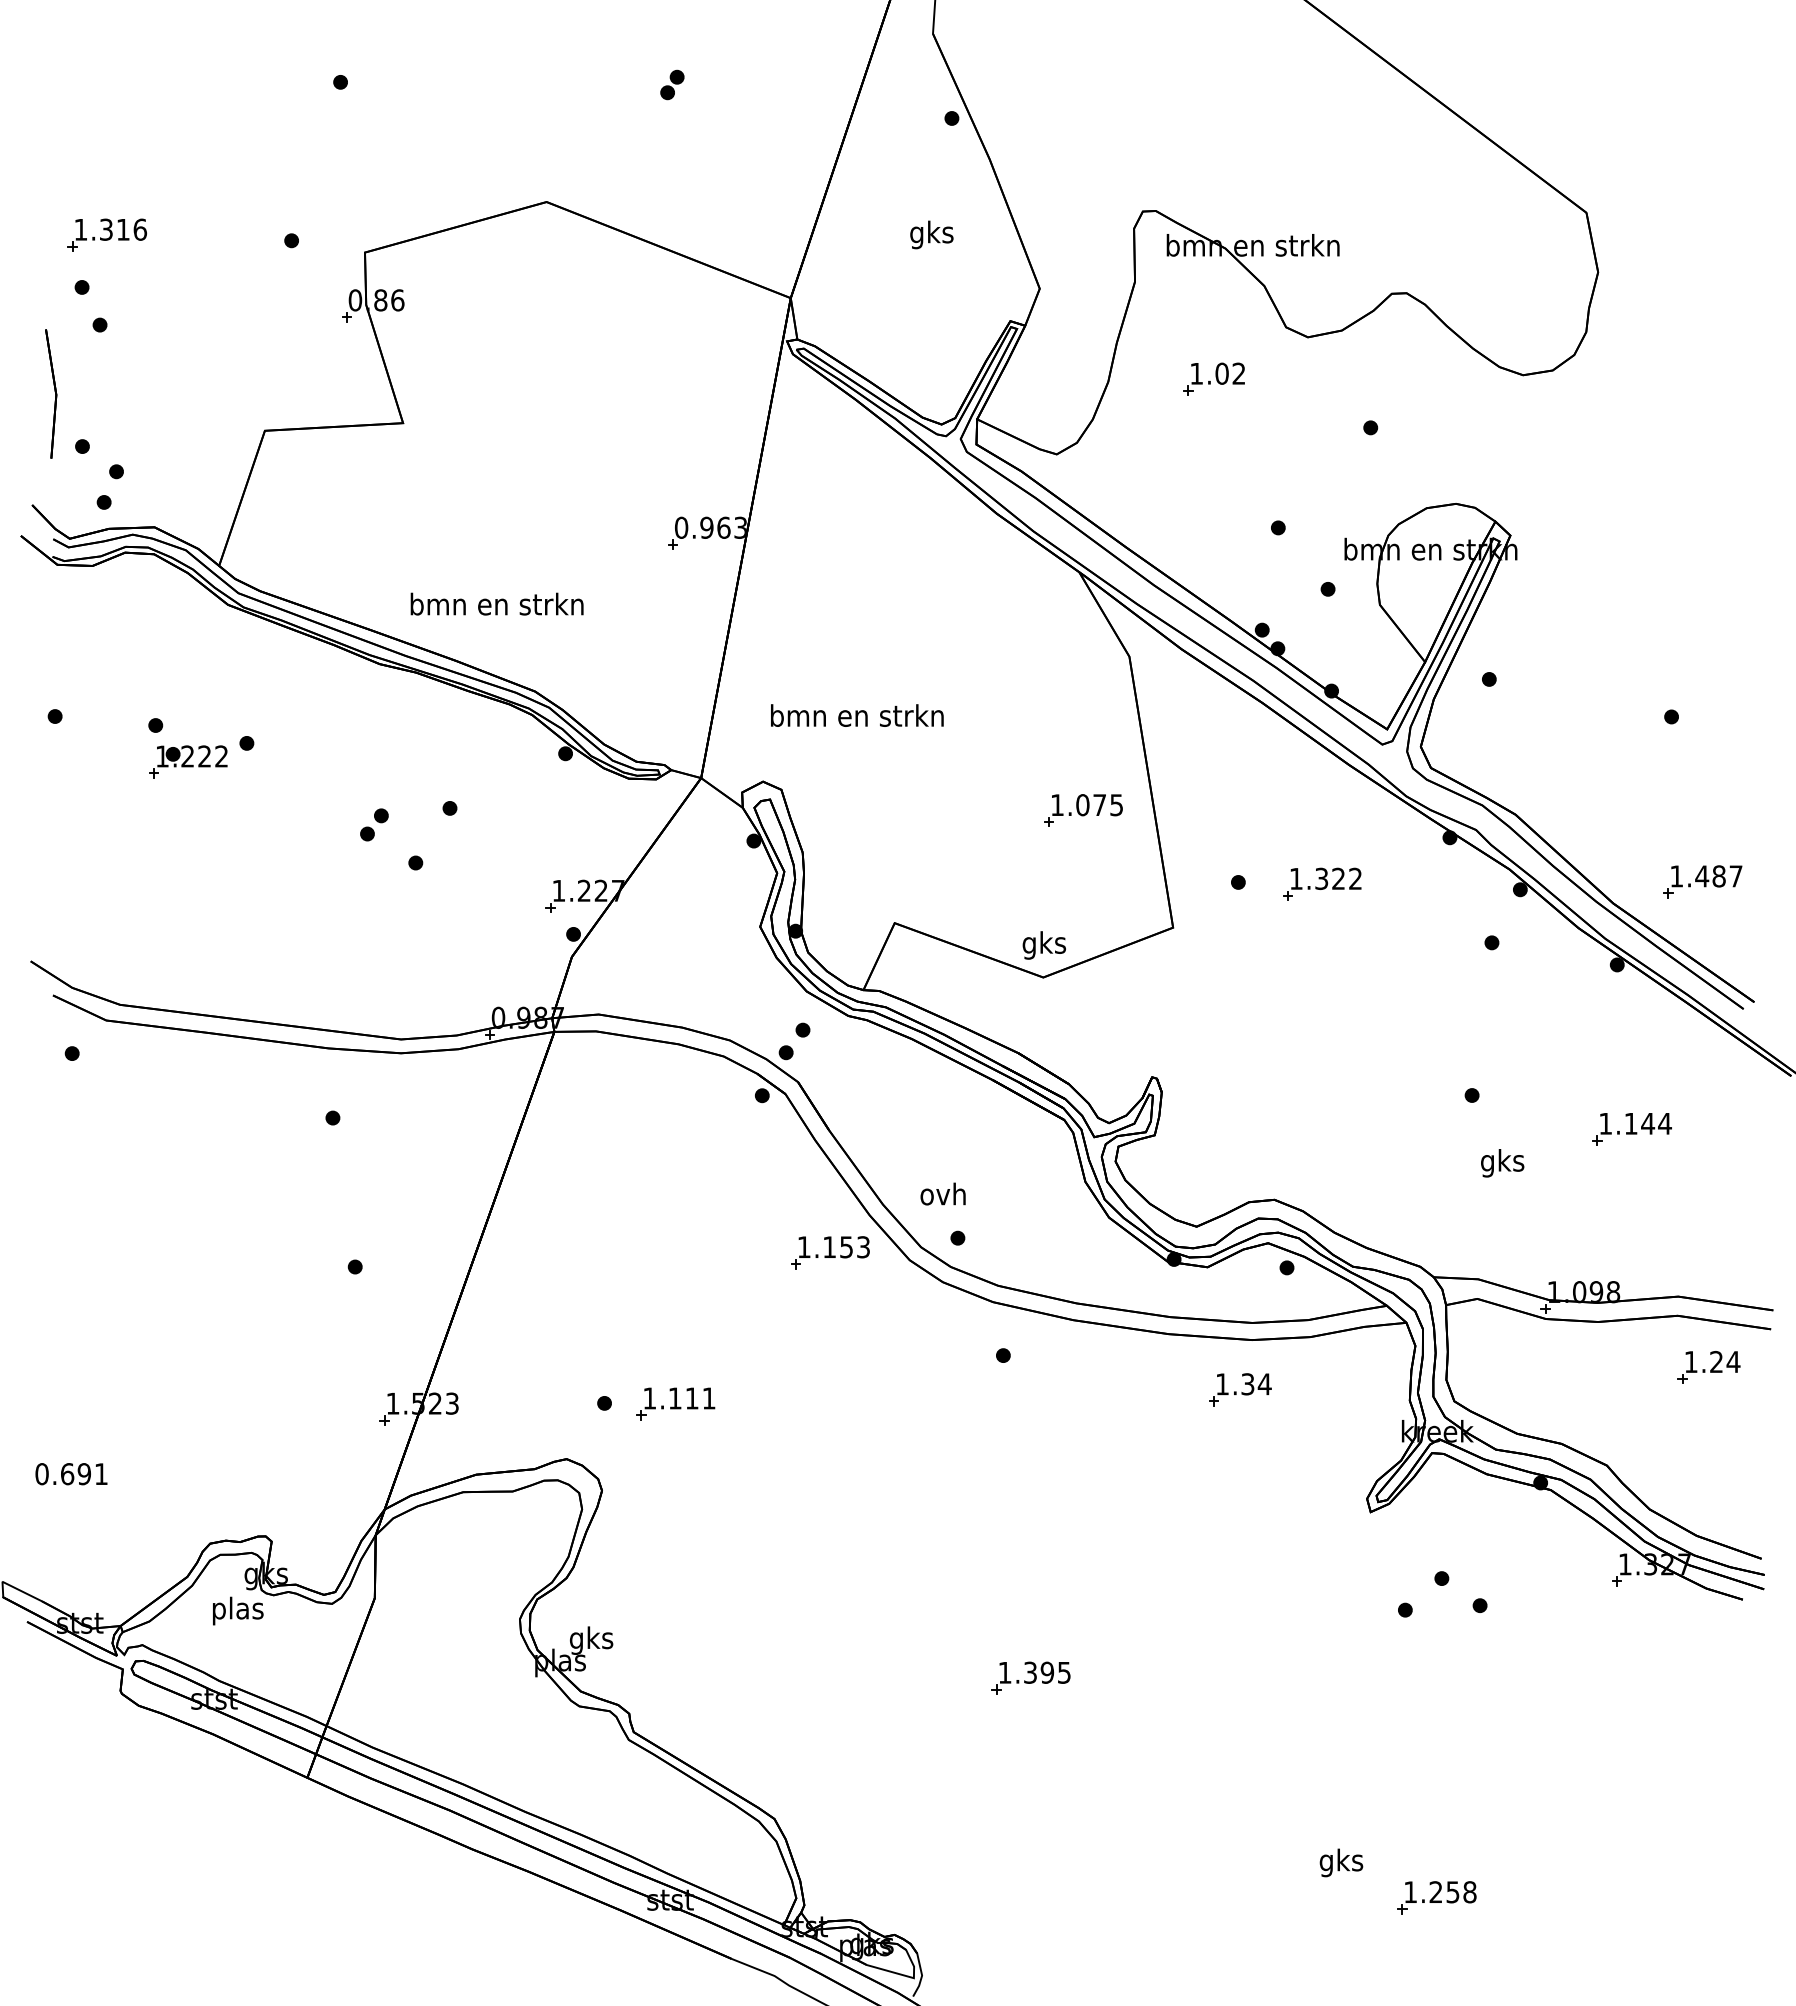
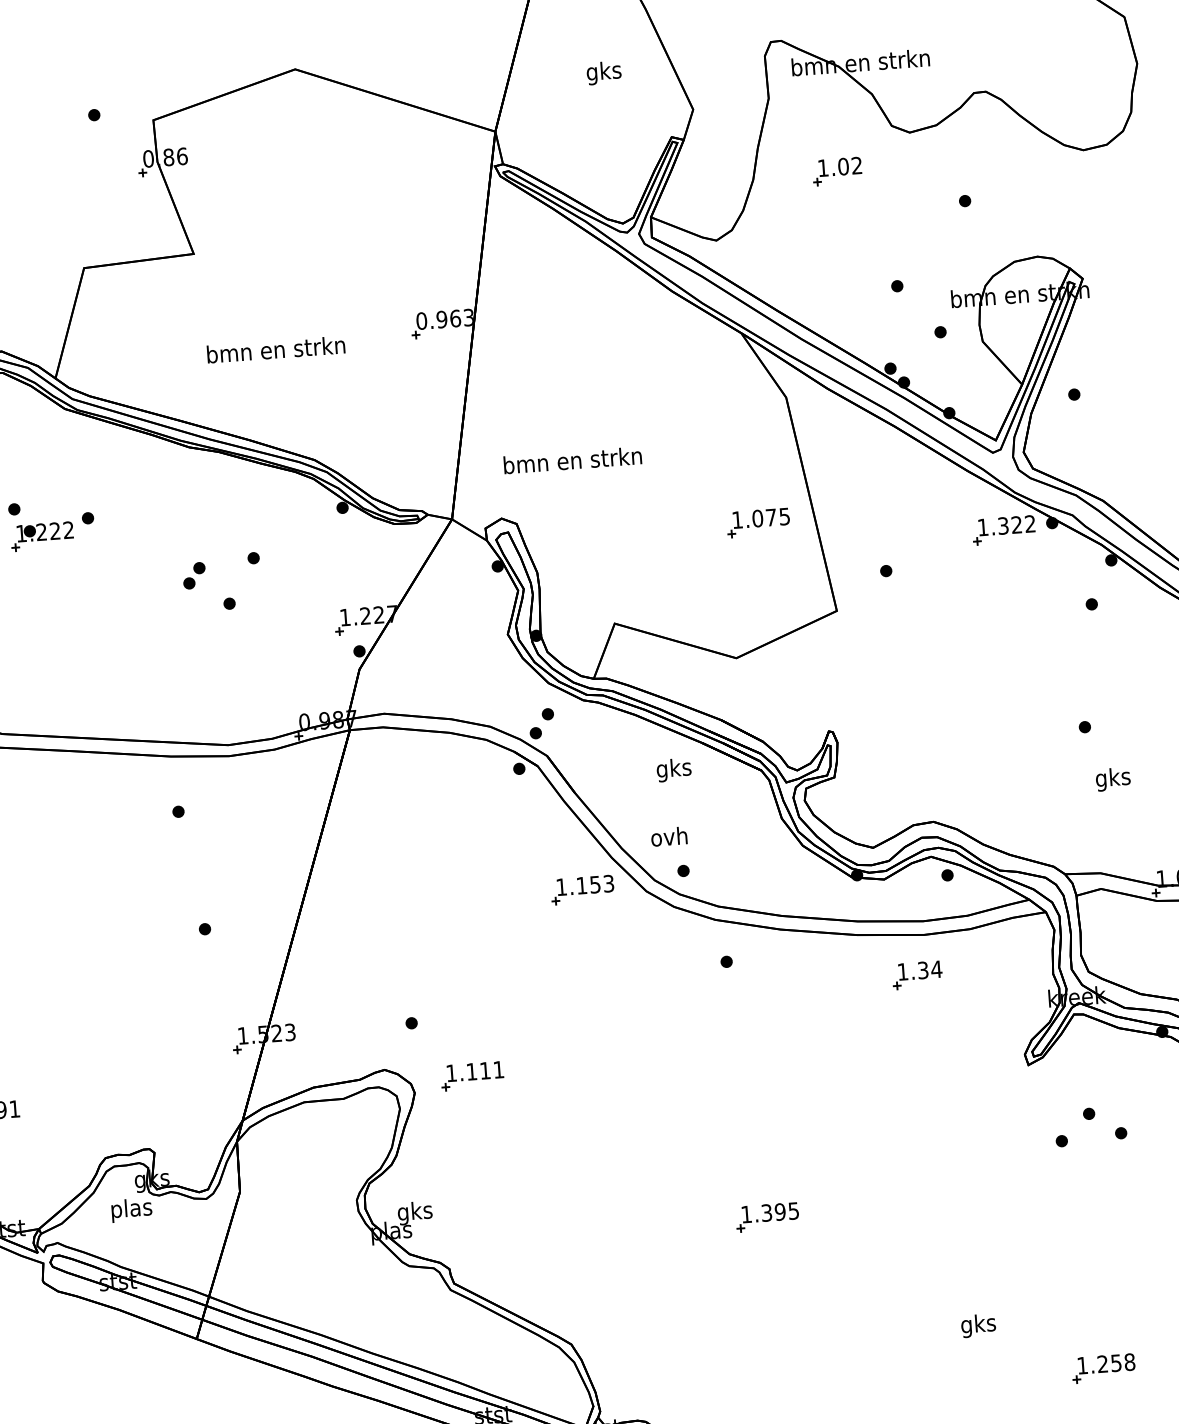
text: (496, 603) -> (275, 349), moved
part: (1322, 883) -> (1004, 529), moved
text: (1043, 945) -> (673, 770), moved
part: (675, 1403) -> (472, 1075), moved
text: (1341, 1862) -> (978, 1325), moved

